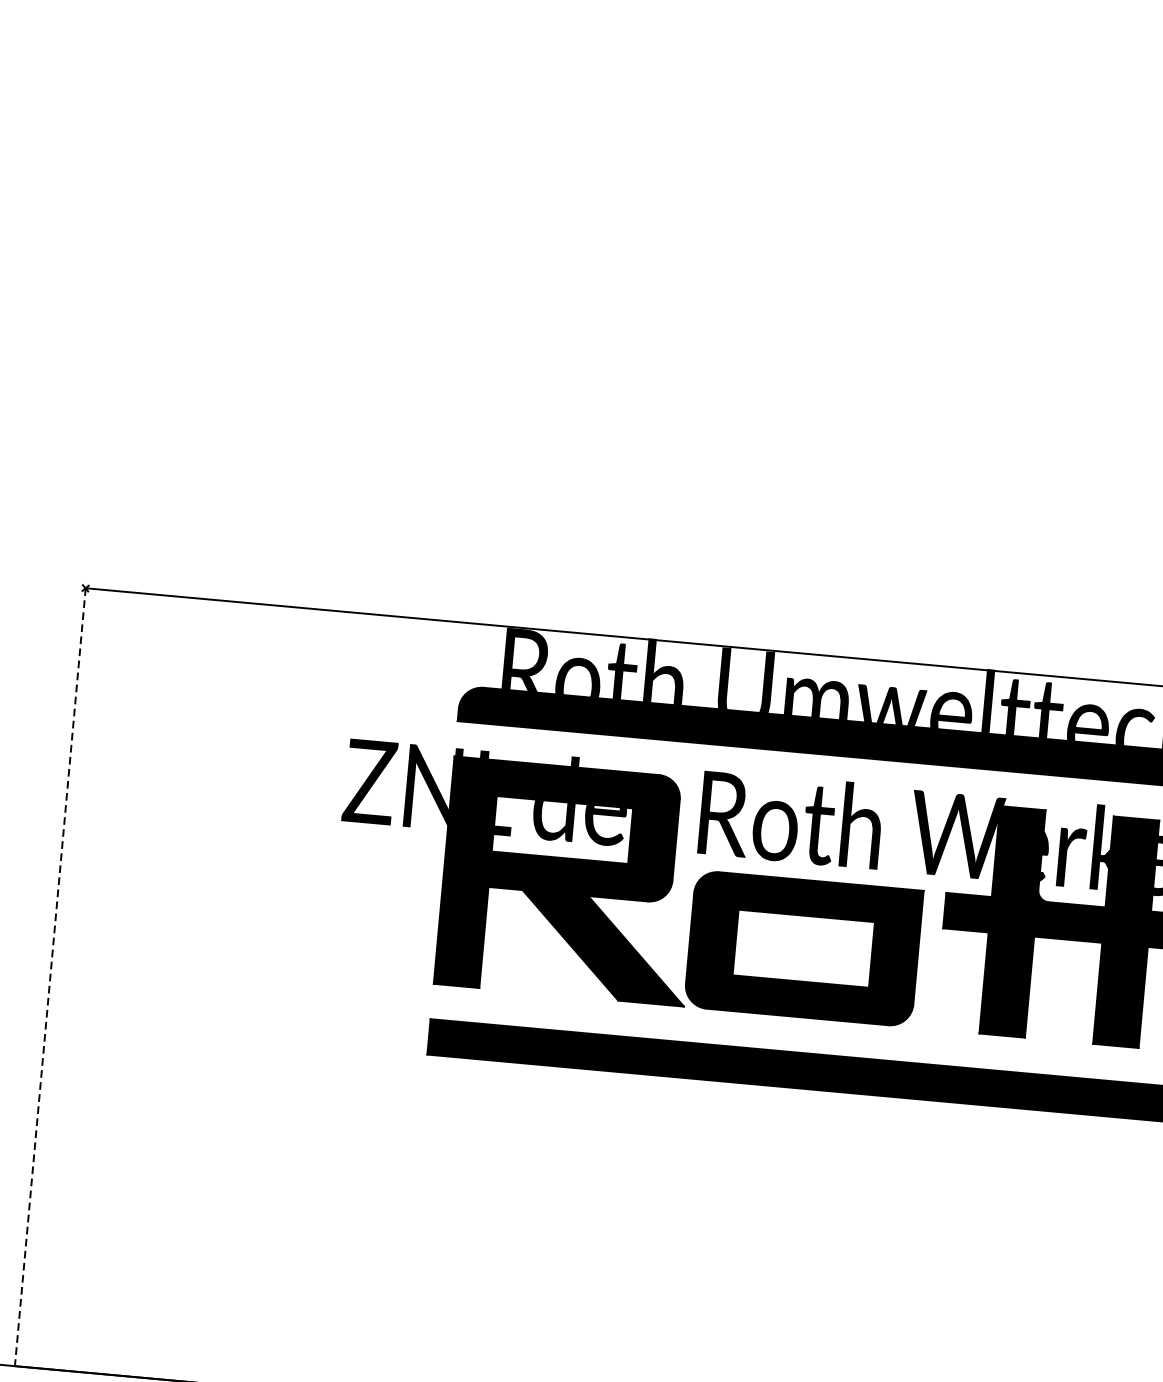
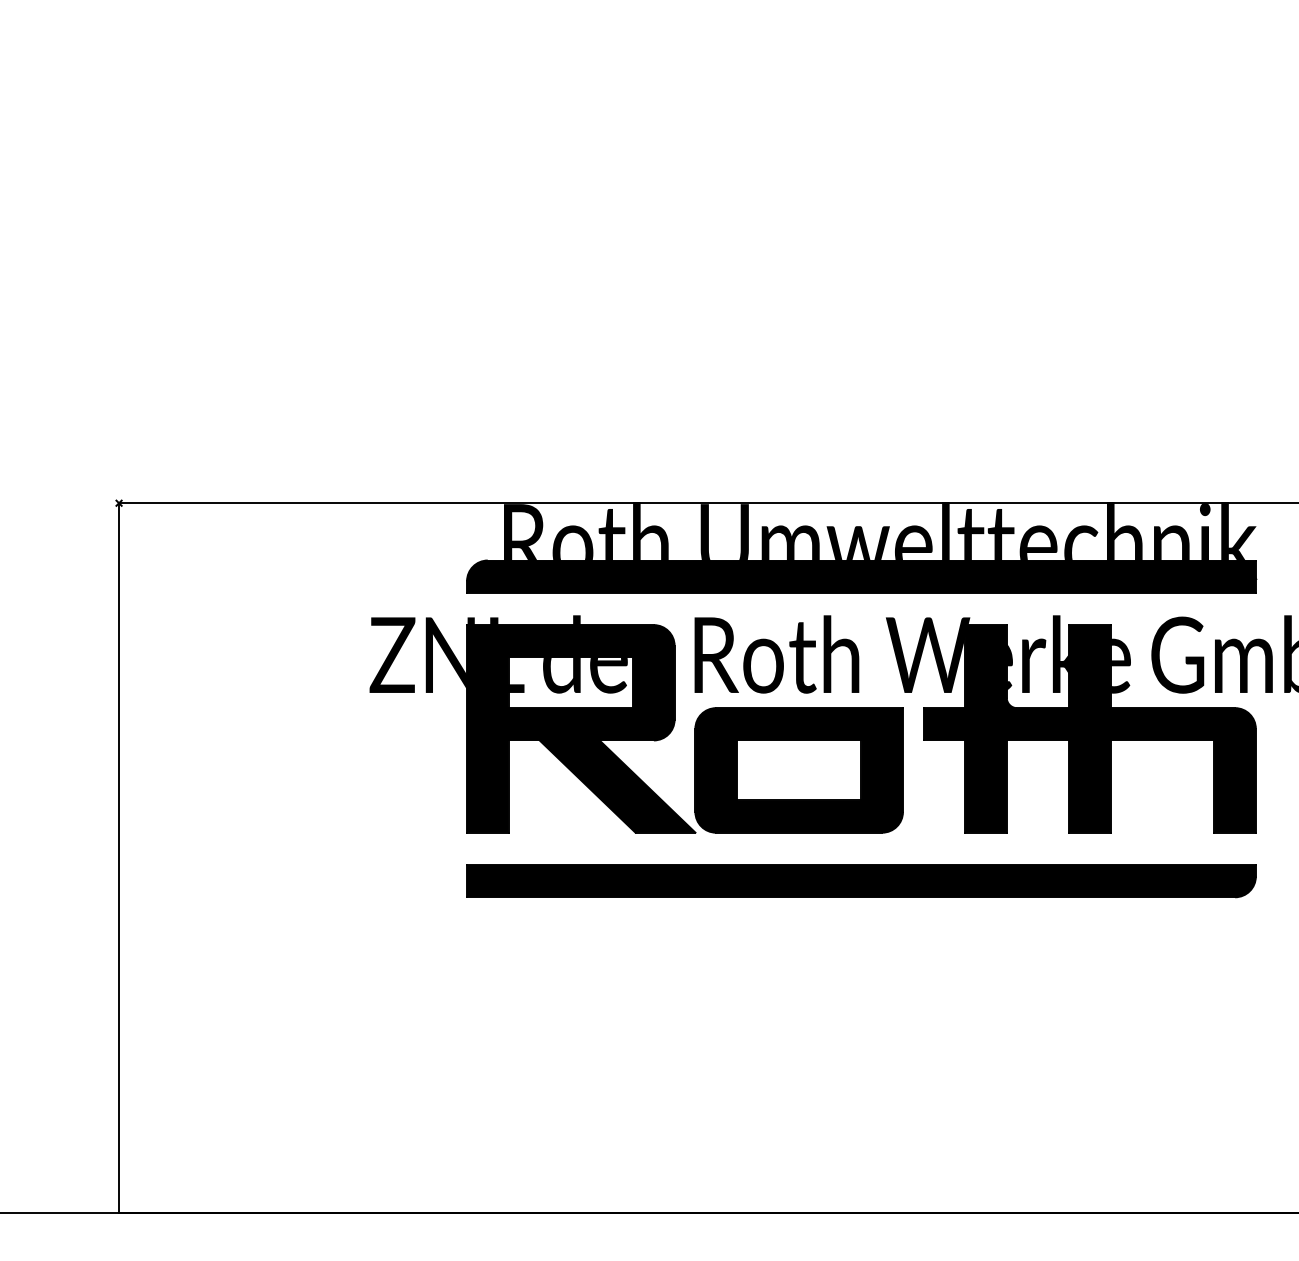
line: (50, 977) -> (119, 858), dashed -> solid

